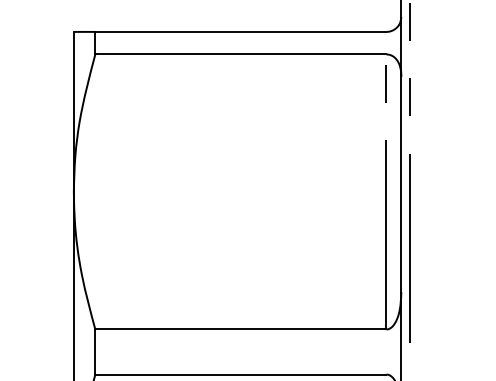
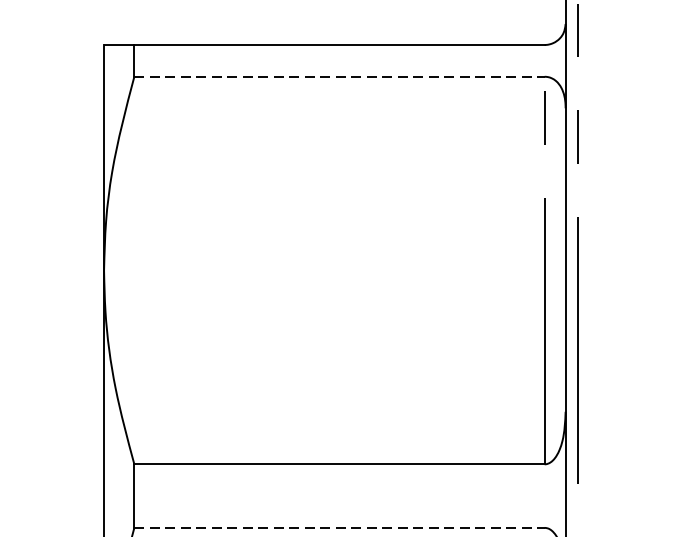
line: (240, 54) -> (338, 76), solid -> dashed
line: (240, 374) -> (338, 527), solid -> dashed

